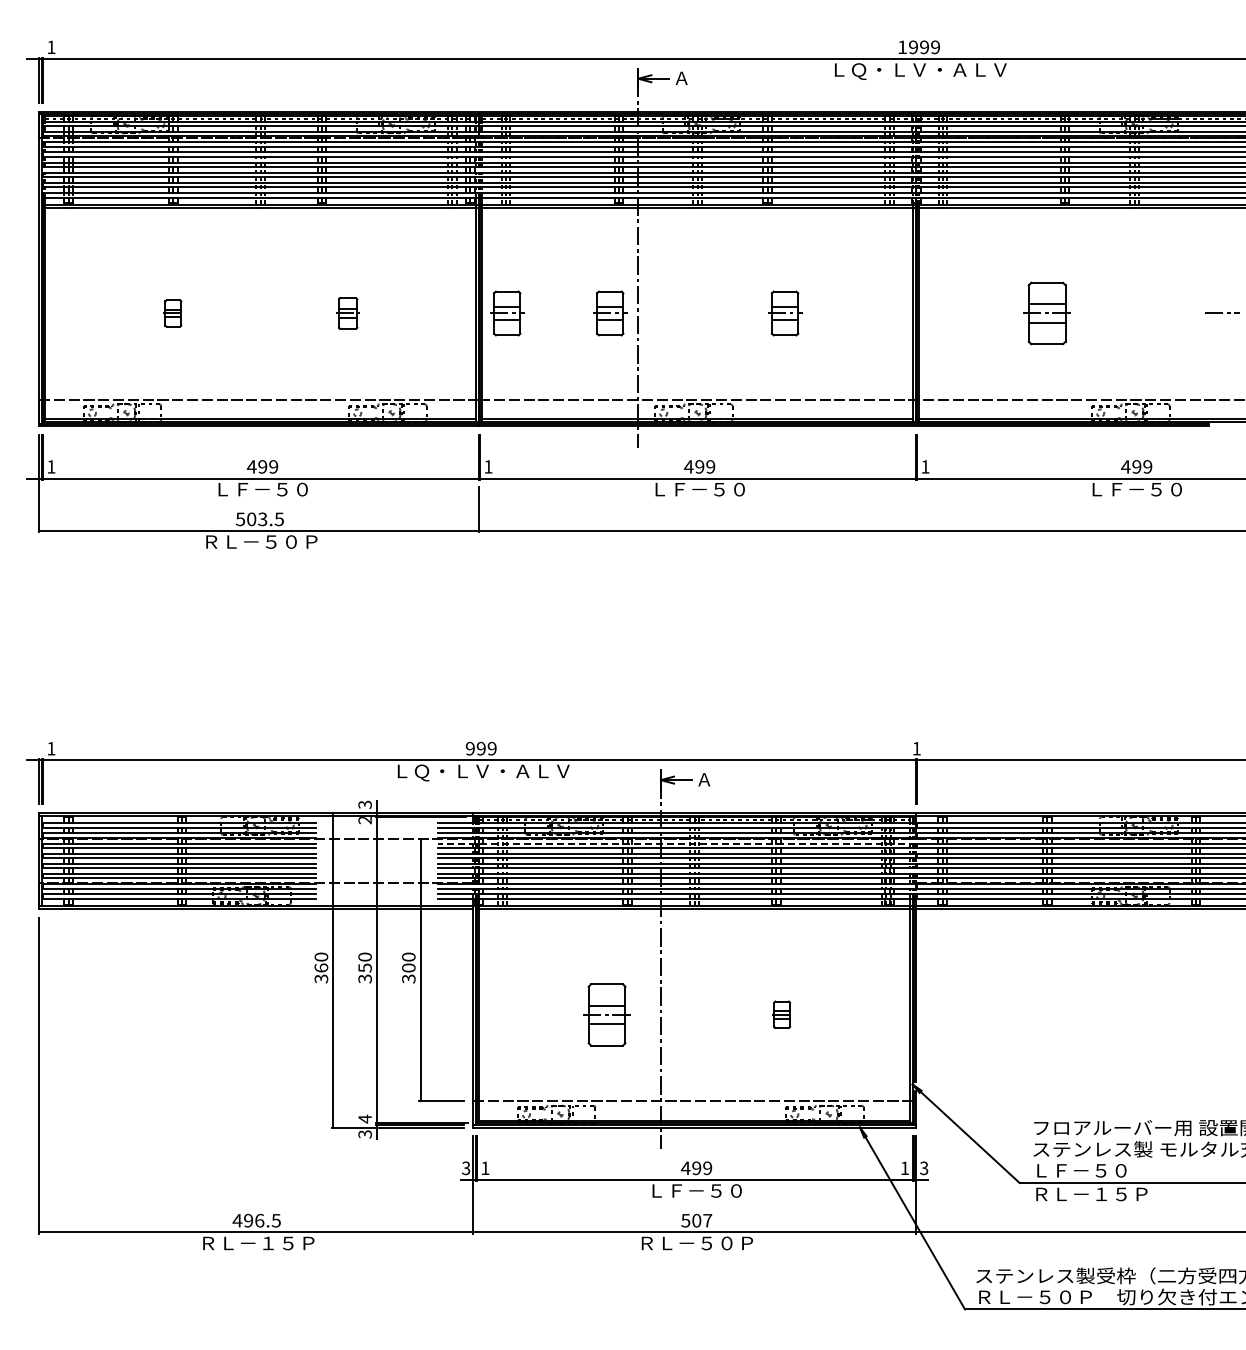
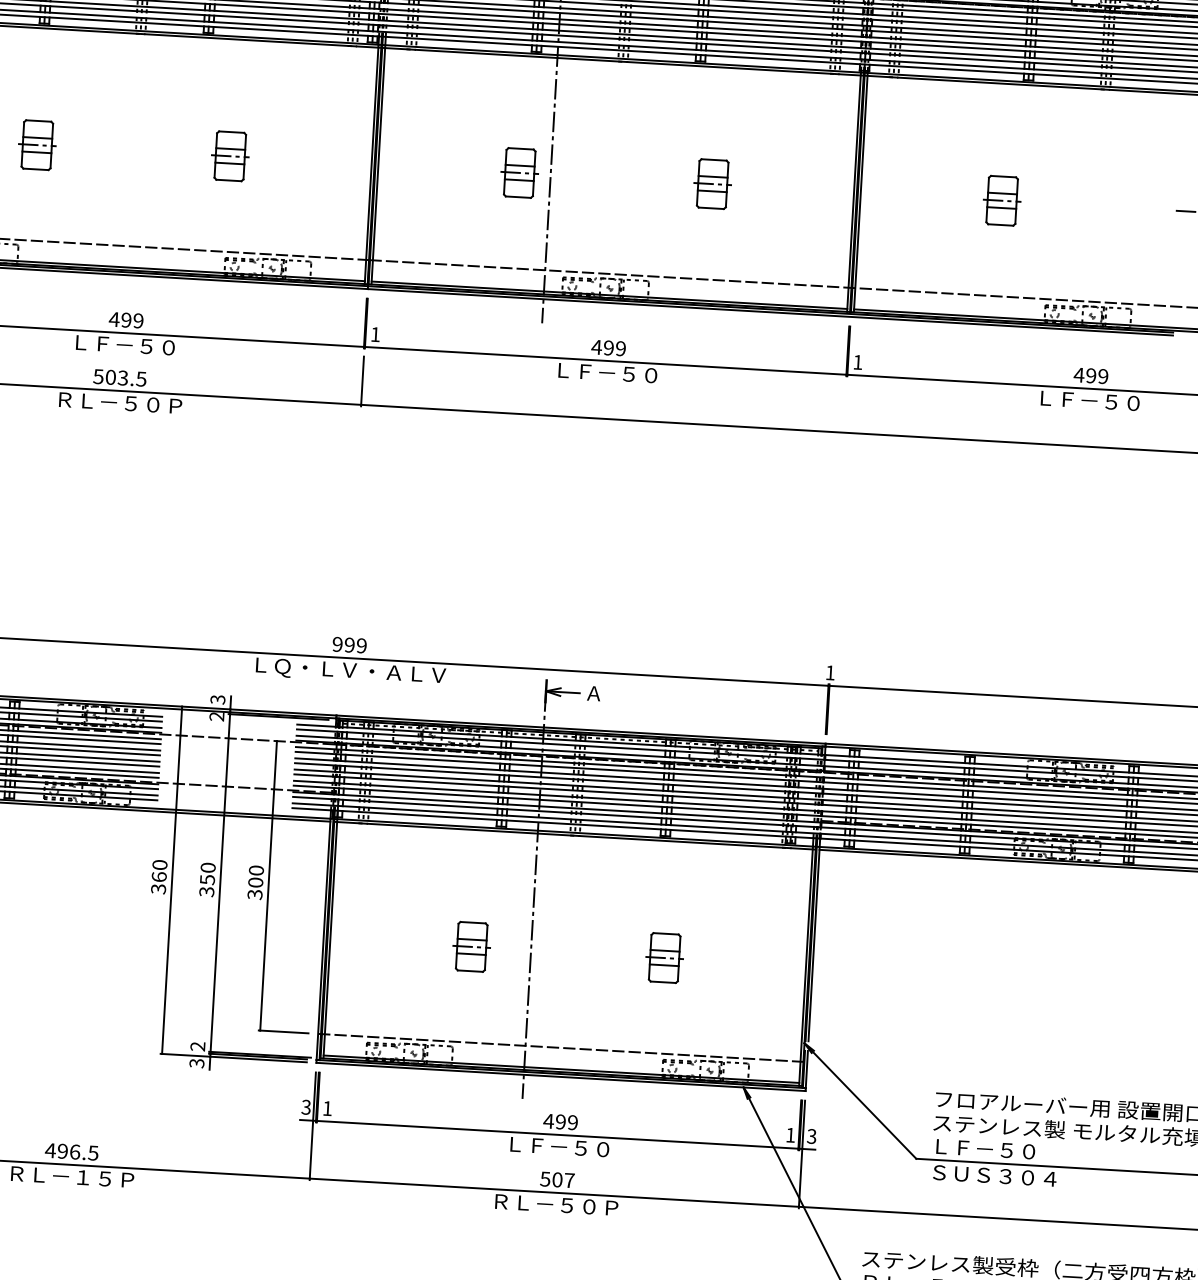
part: (173, 313) -> (37, 145), size x1.67
part: (348, 313) -> (230, 156), size x1.43
part: (507, 313) -> (406, 166), removed
part: (1047, 313) -> (1002, 200), size x0.71
line: (676, 843) -> (559, 762), dashed -> solid
part: (607, 1014) -> (472, 946), size x0.71
part: (782, 1014) -> (665, 957), size x1.67
text: (364, 1118) -> (197, 1045), 4 -> 2
text: (1091, 1194) -> (994, 1176), ＲＬ－１５Ｐ -> ＳＵＳ３０４

